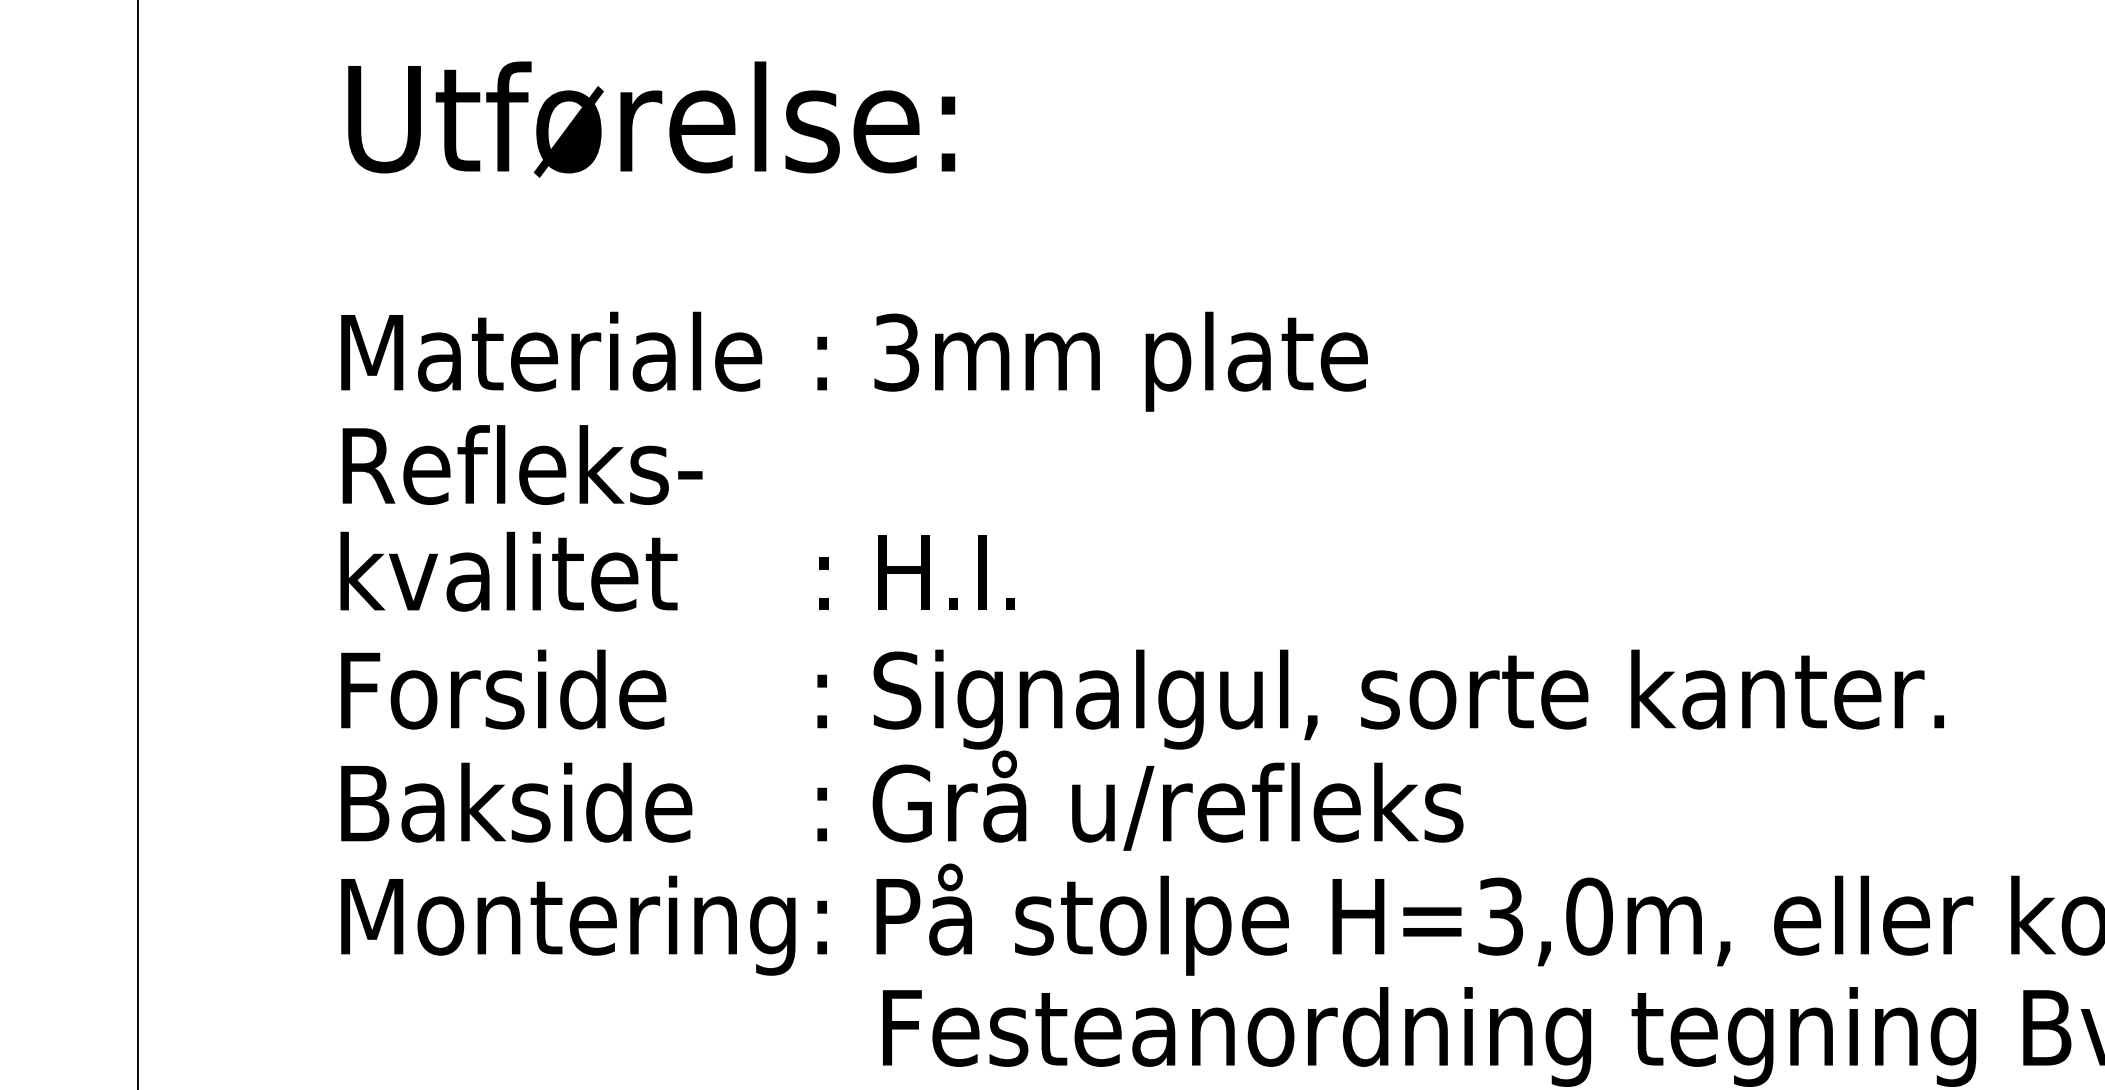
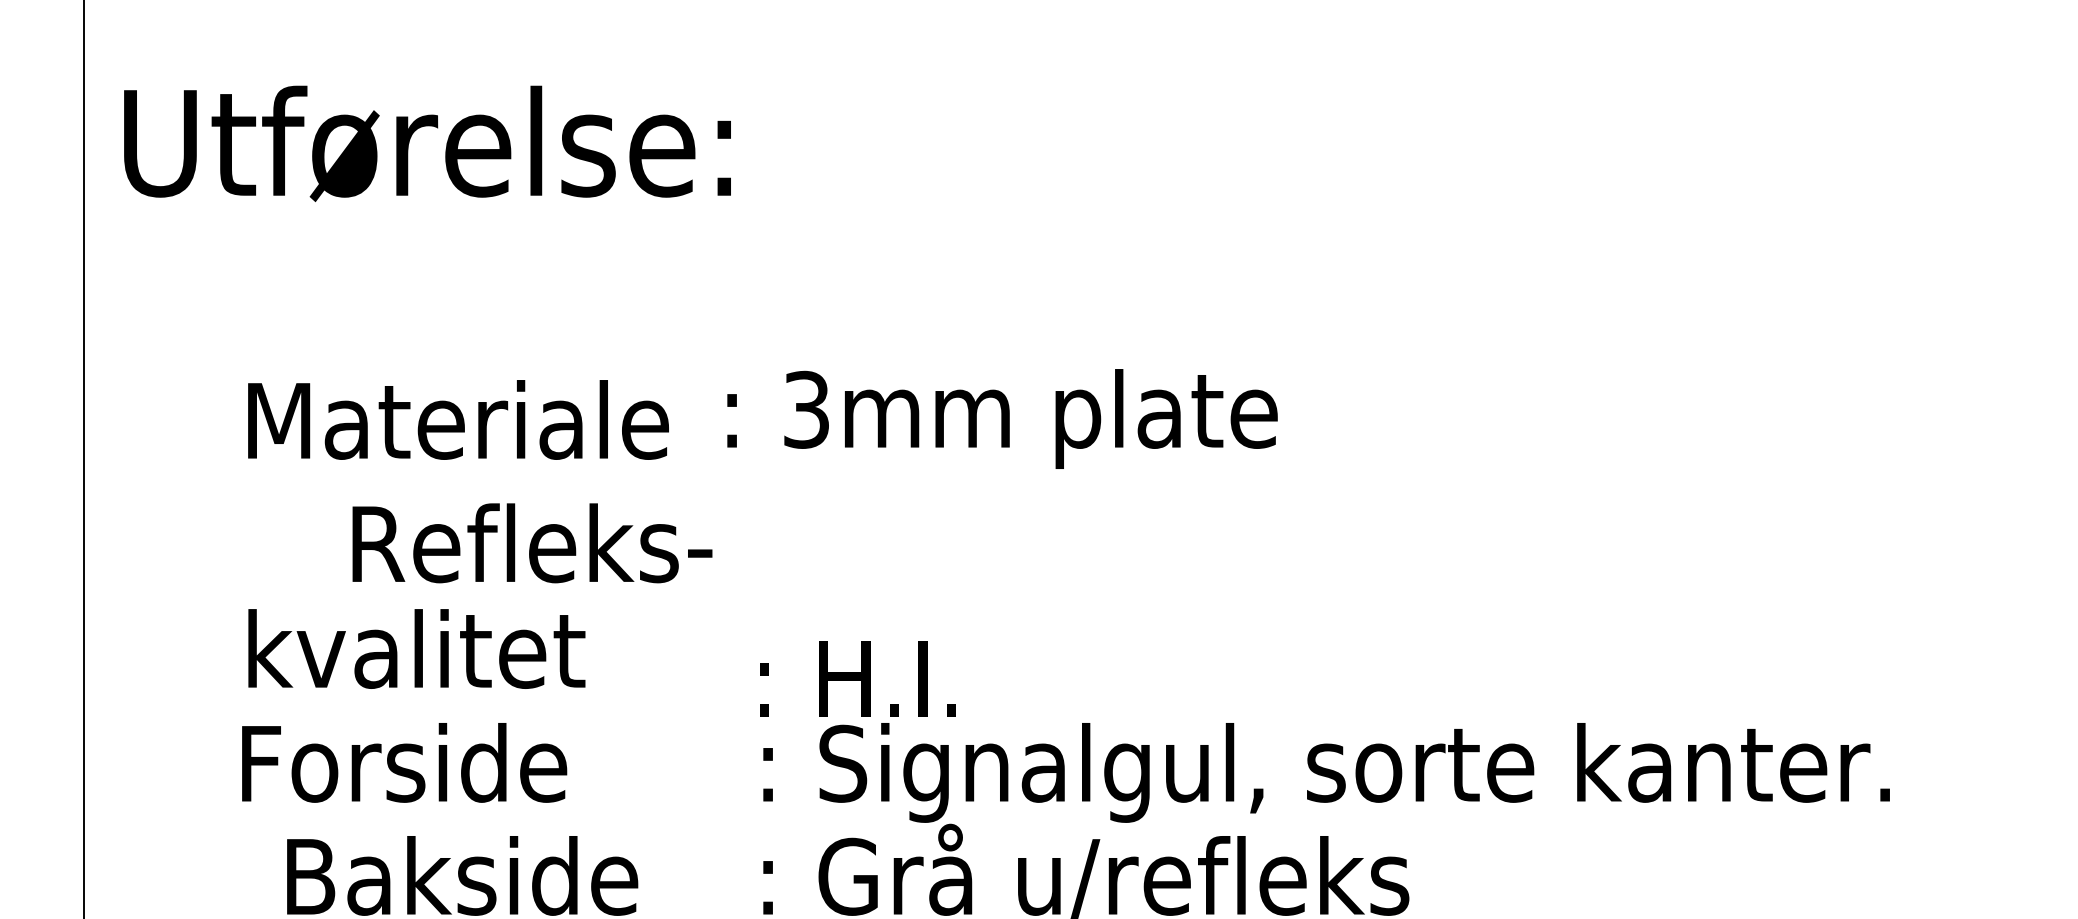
text: (651, 119) -> (427, 143), moved
text: (551, 351) -> (458, 419), moved
text: (1092, 361) -> (1002, 418), moved
text: (522, 464) -> (532, 542), moved
text: (508, 571) -> (416, 648), moved
text: (916, 572) -> (857, 678), moved
text: (503, 689) -> (404, 762), moved

